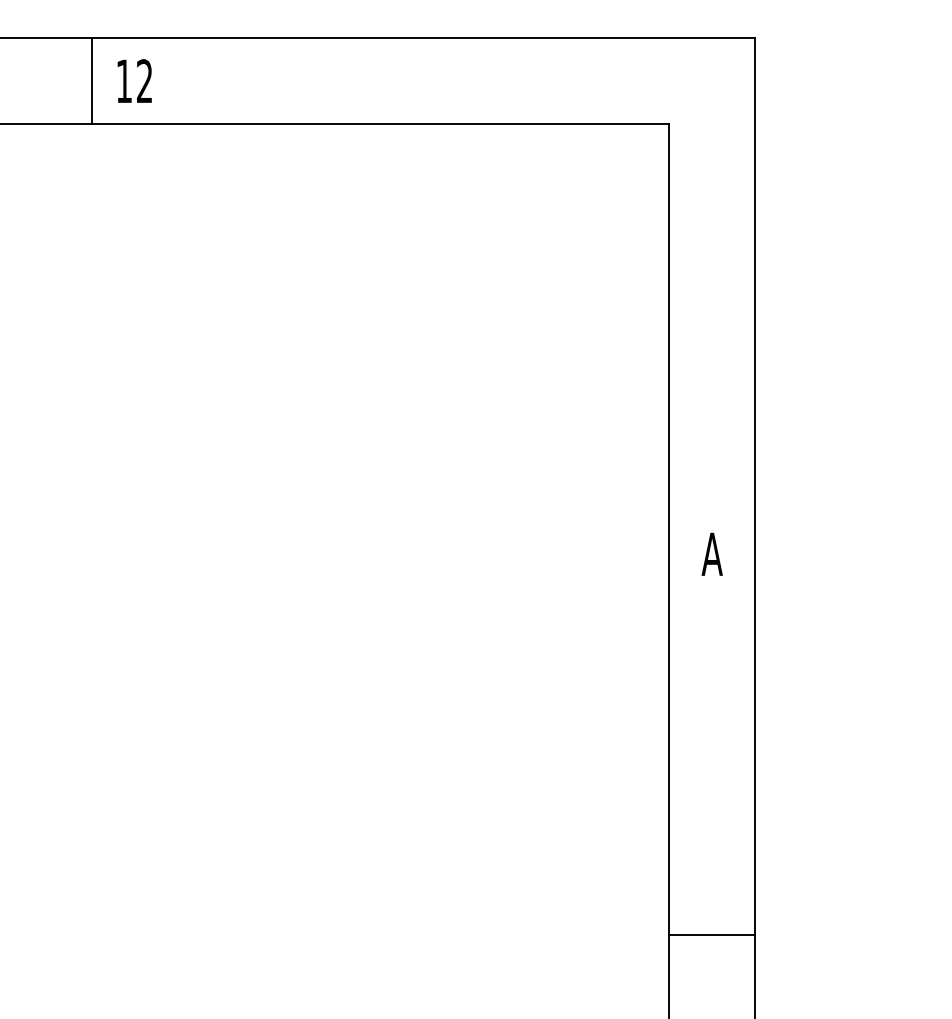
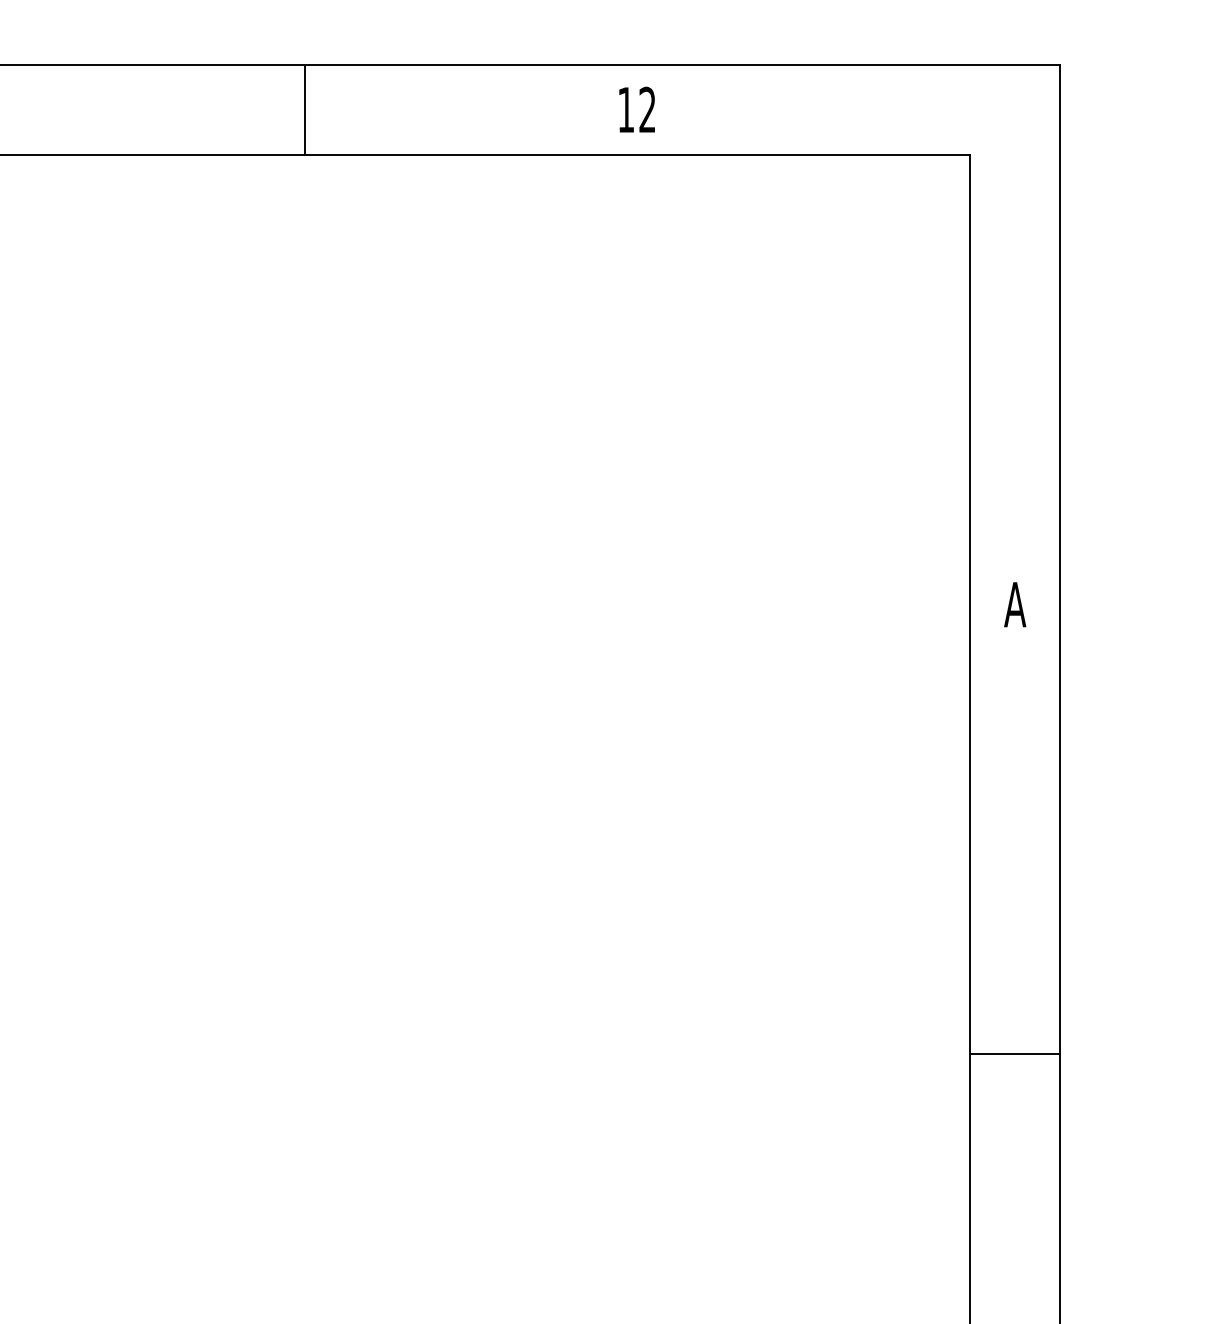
line: (92, 80) -> (304, 109), moved
text: (134, 80) -> (636, 109), moved
line: (712, 934) -> (1015, 1054), moved

